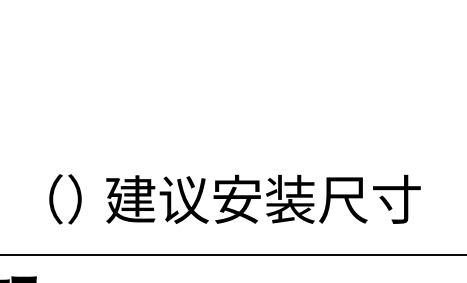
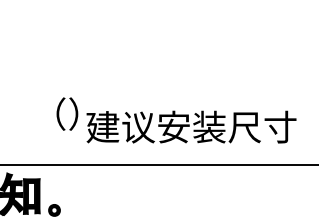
text: (65, 198) -> (67, 113), moved

